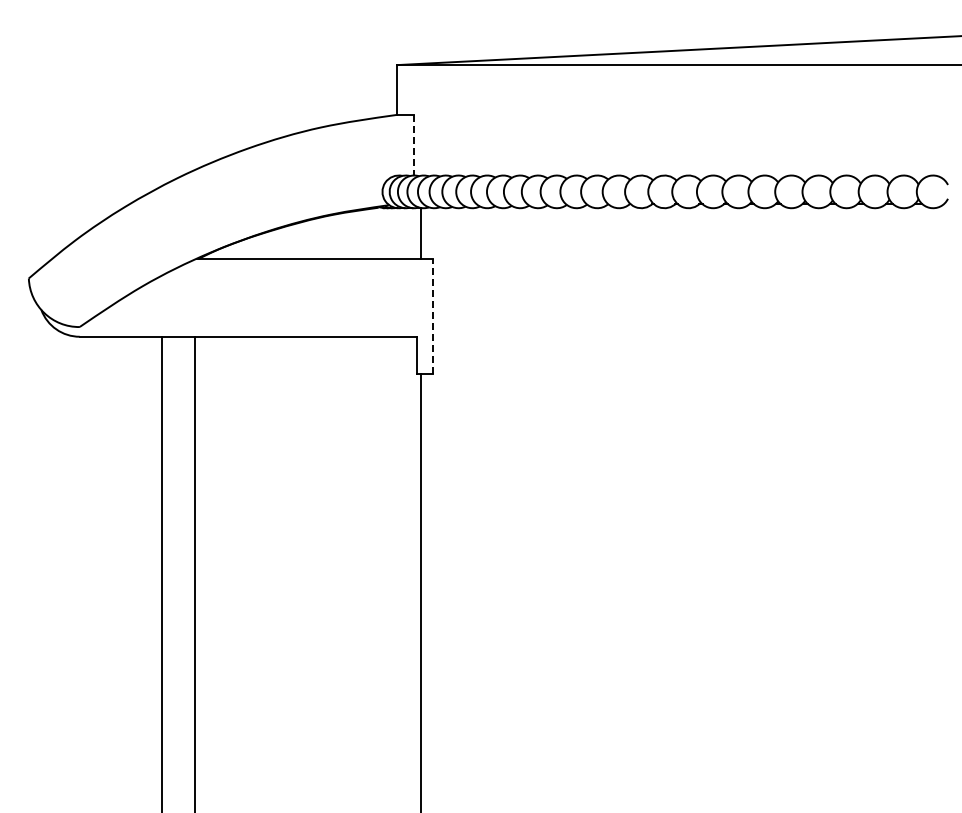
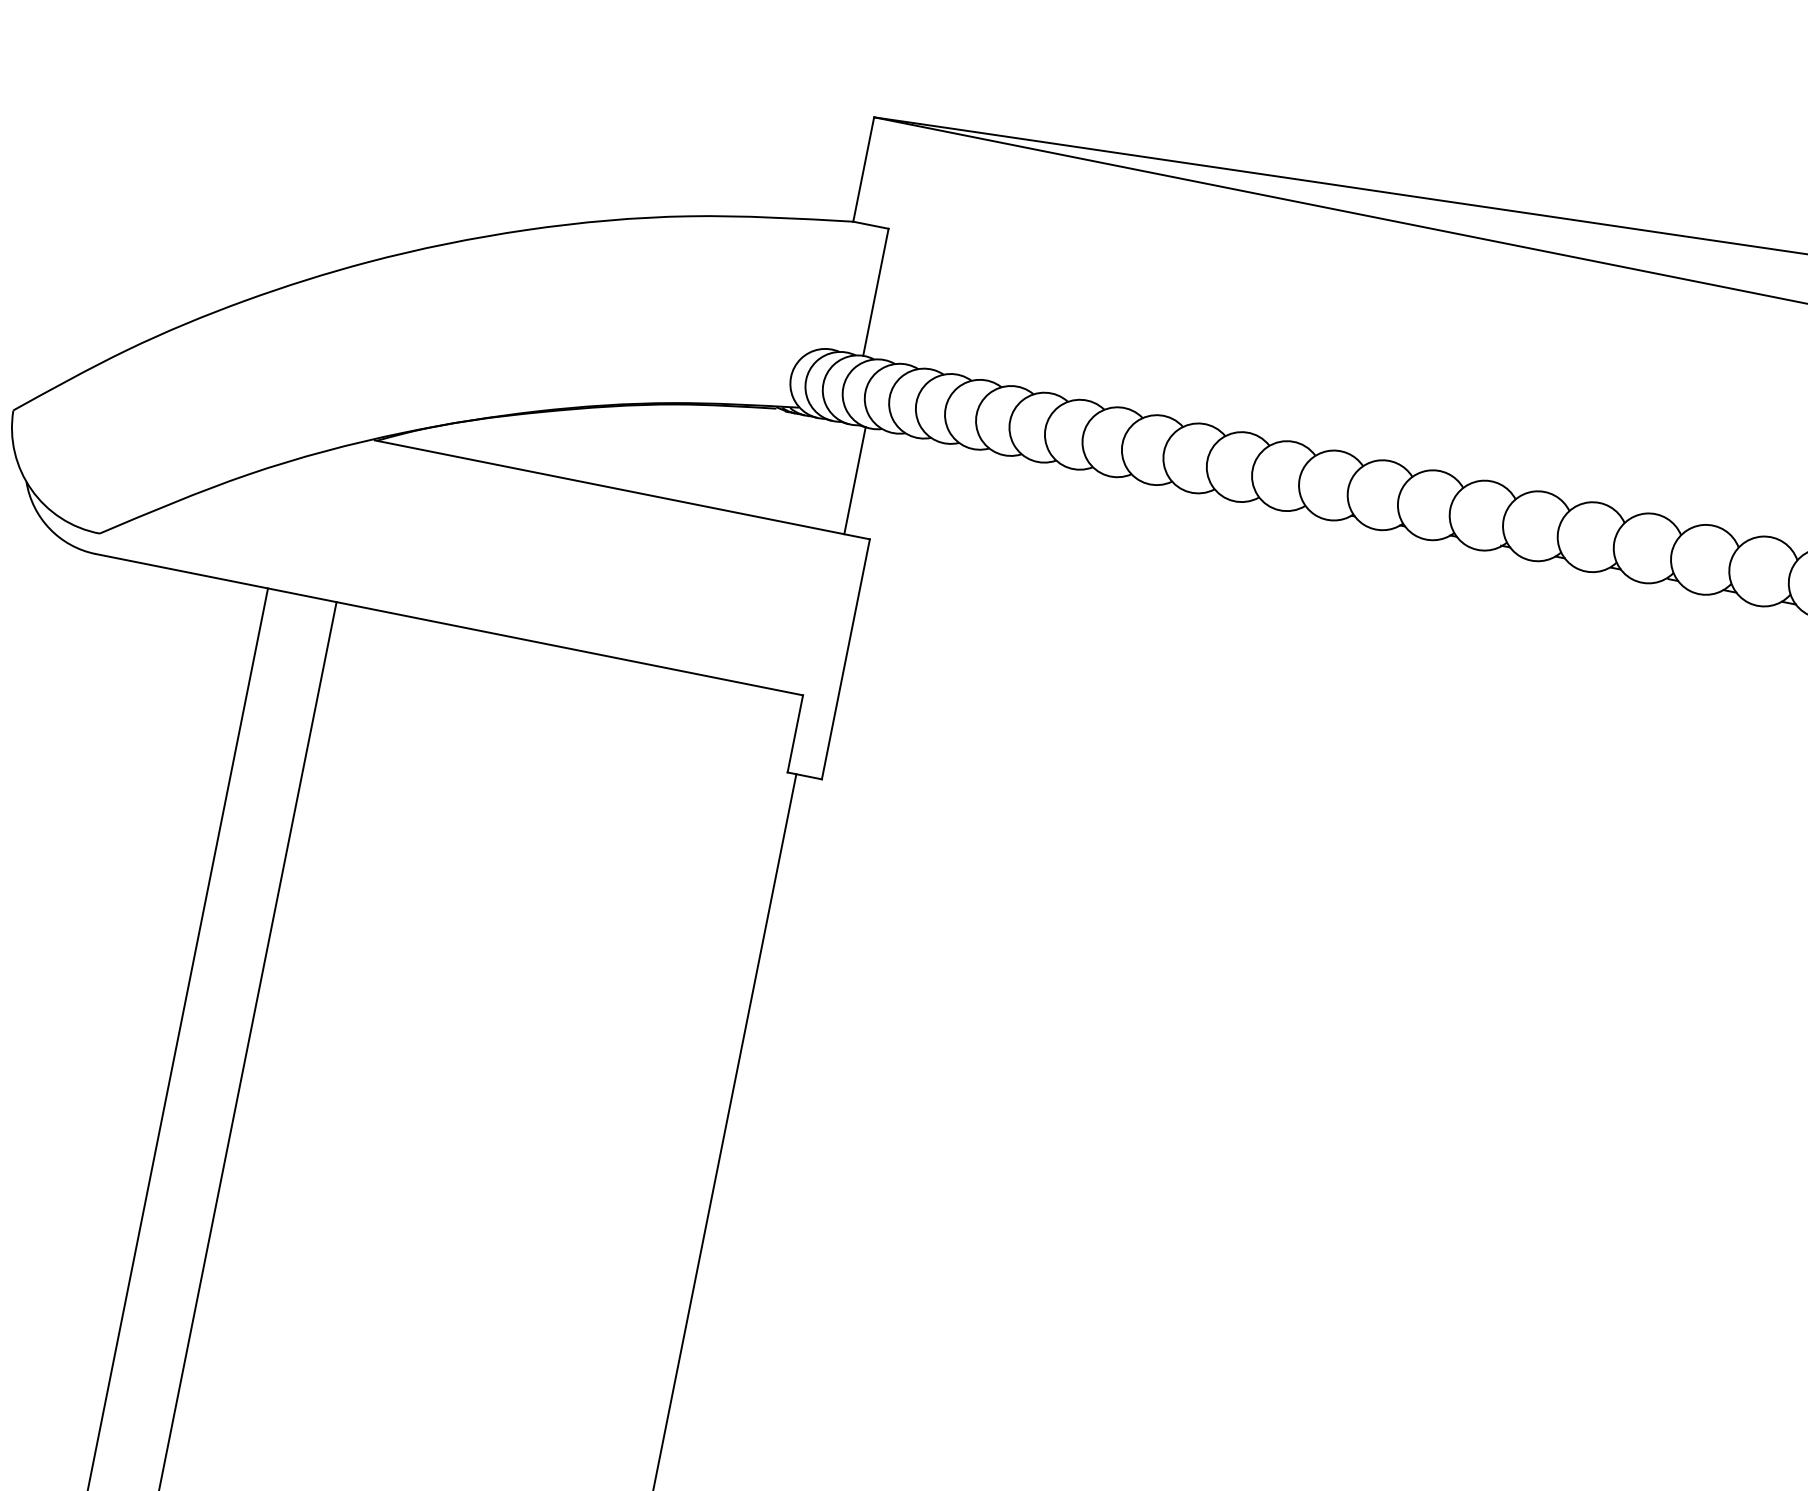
line: (413, 145) -> (875, 292), dashed -> solid
line: (433, 315) -> (846, 657), dashed -> solid

